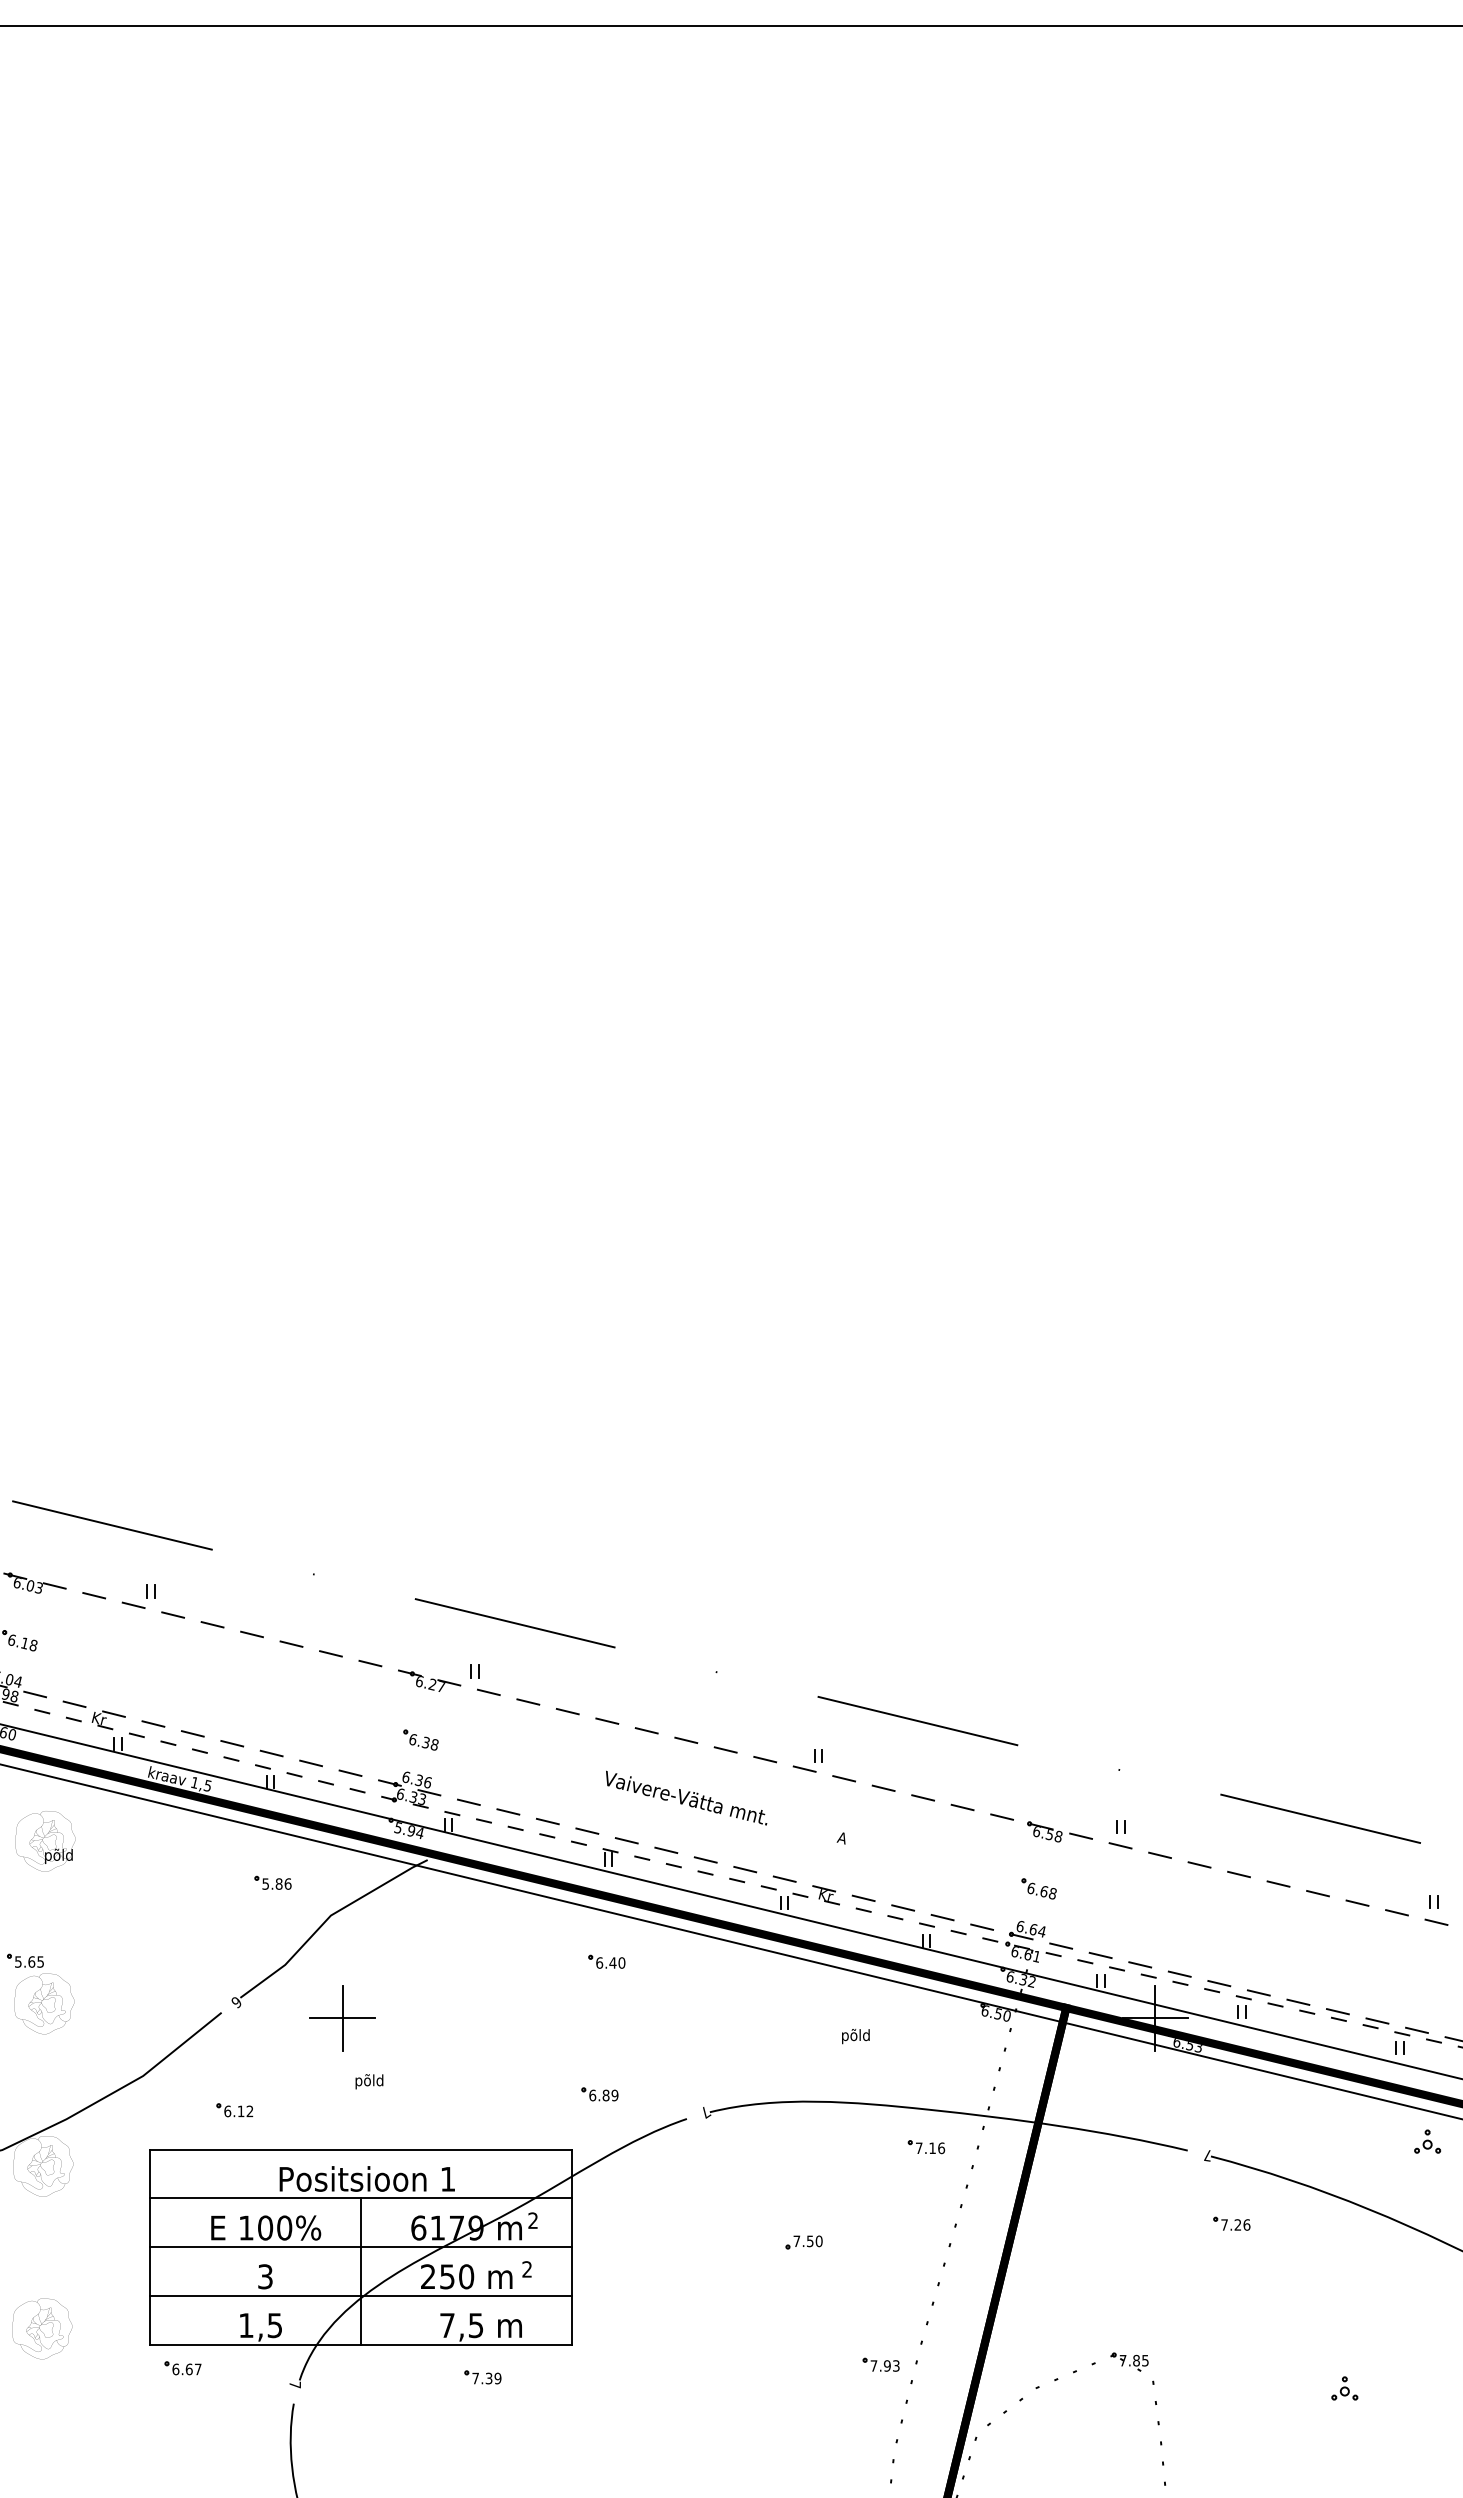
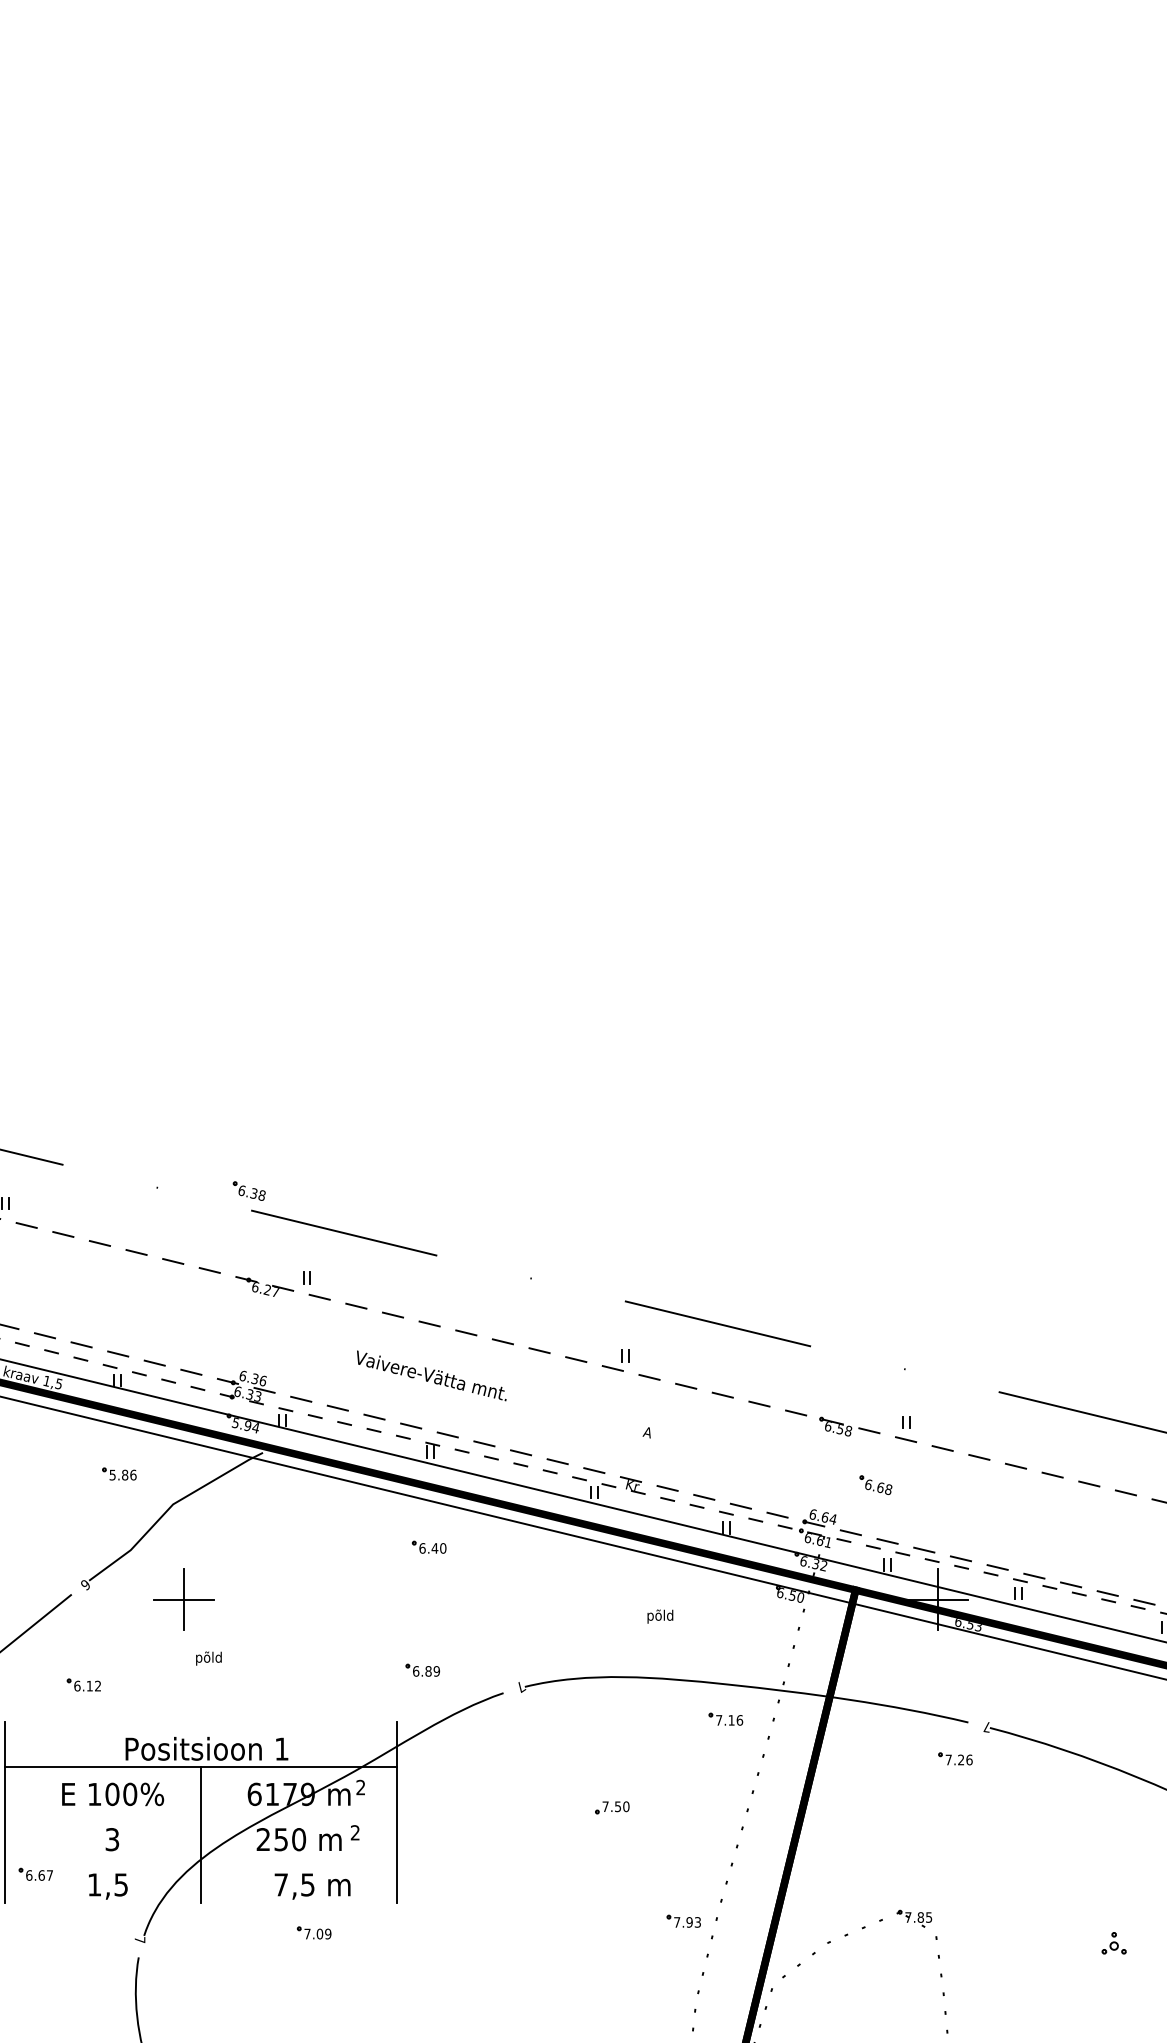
part: (420, 1739) -> (248, 1190), moved
text: (686, 1797) -> (431, 1375), moved
part: (1038, 1888) -> (875, 1484), moved
line: (360, 2149) -> (200, 1721), removed
part: (1231, 2223) -> (955, 1758), moved
line: (360, 2247) -> (200, 1812), removed
line: (360, 2295) -> (200, 1856), removed
line: (360, 2344) -> (200, 1902), removed
part: (182, 2368) -> (35, 1874), moved
text: (488, 2378) -> (319, 1934), 7.39 -> 7.09

